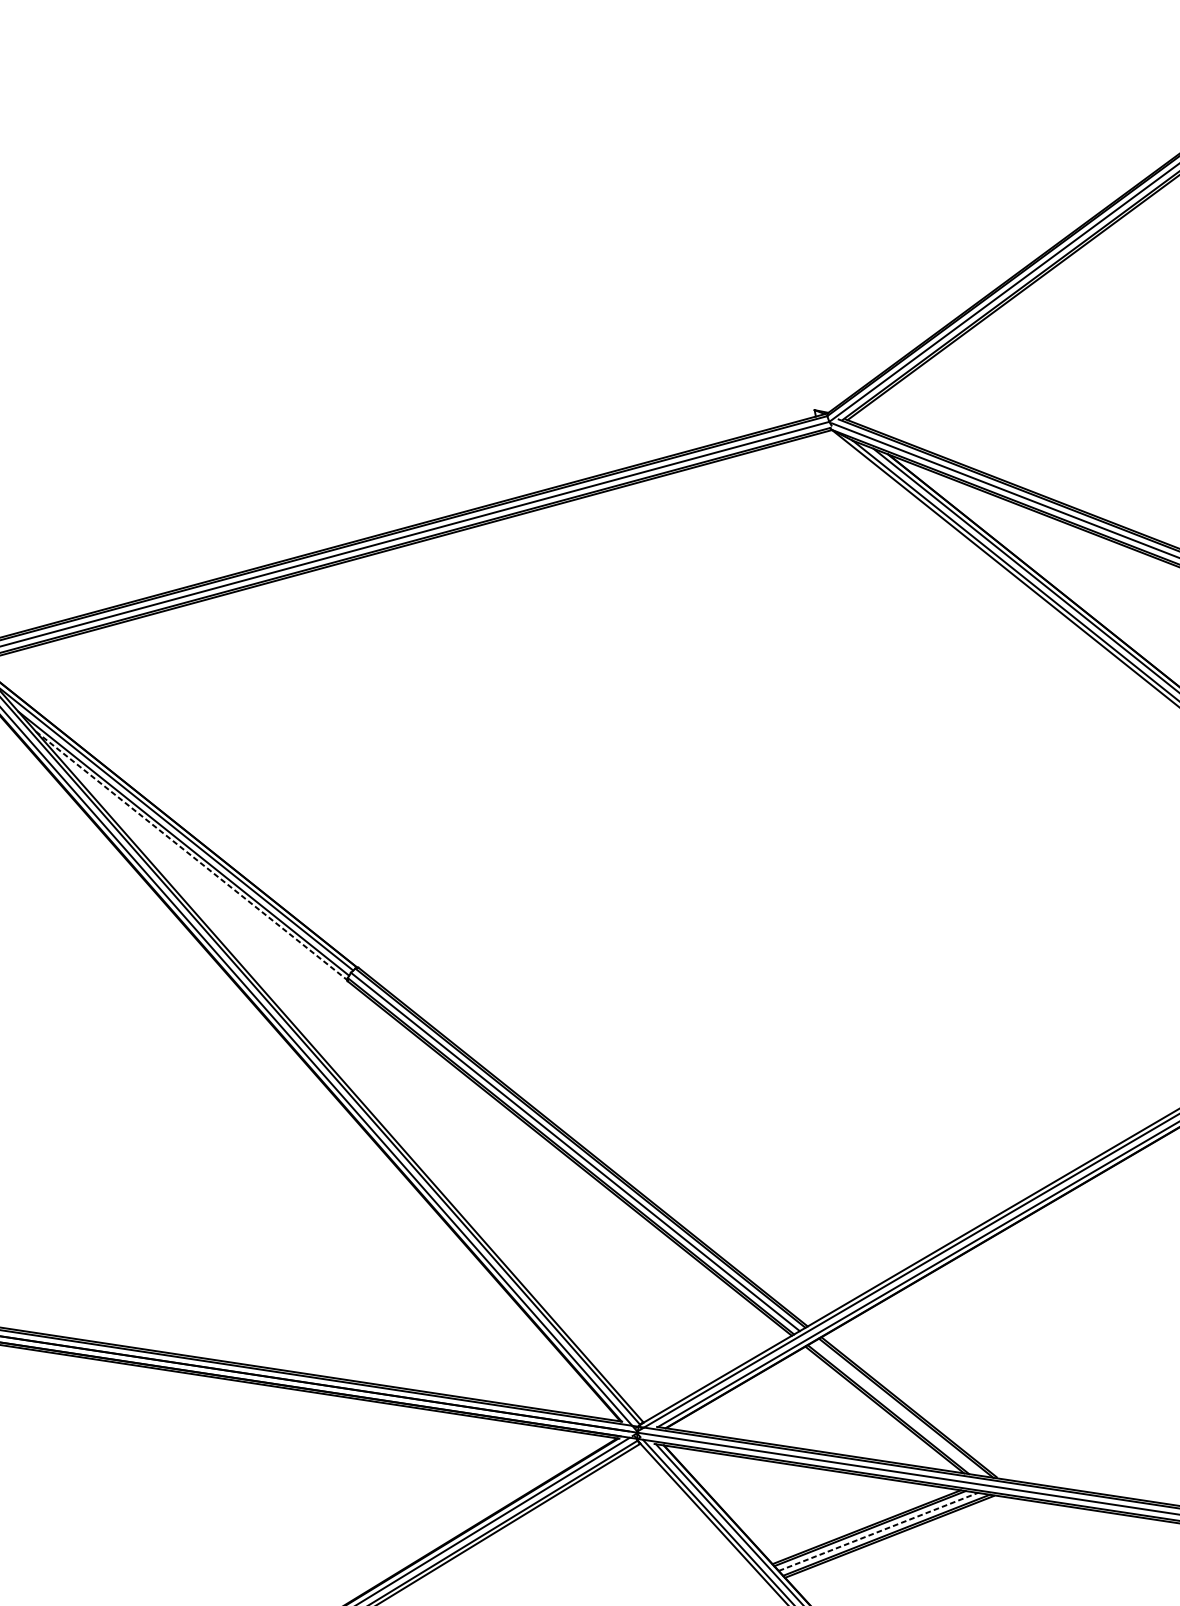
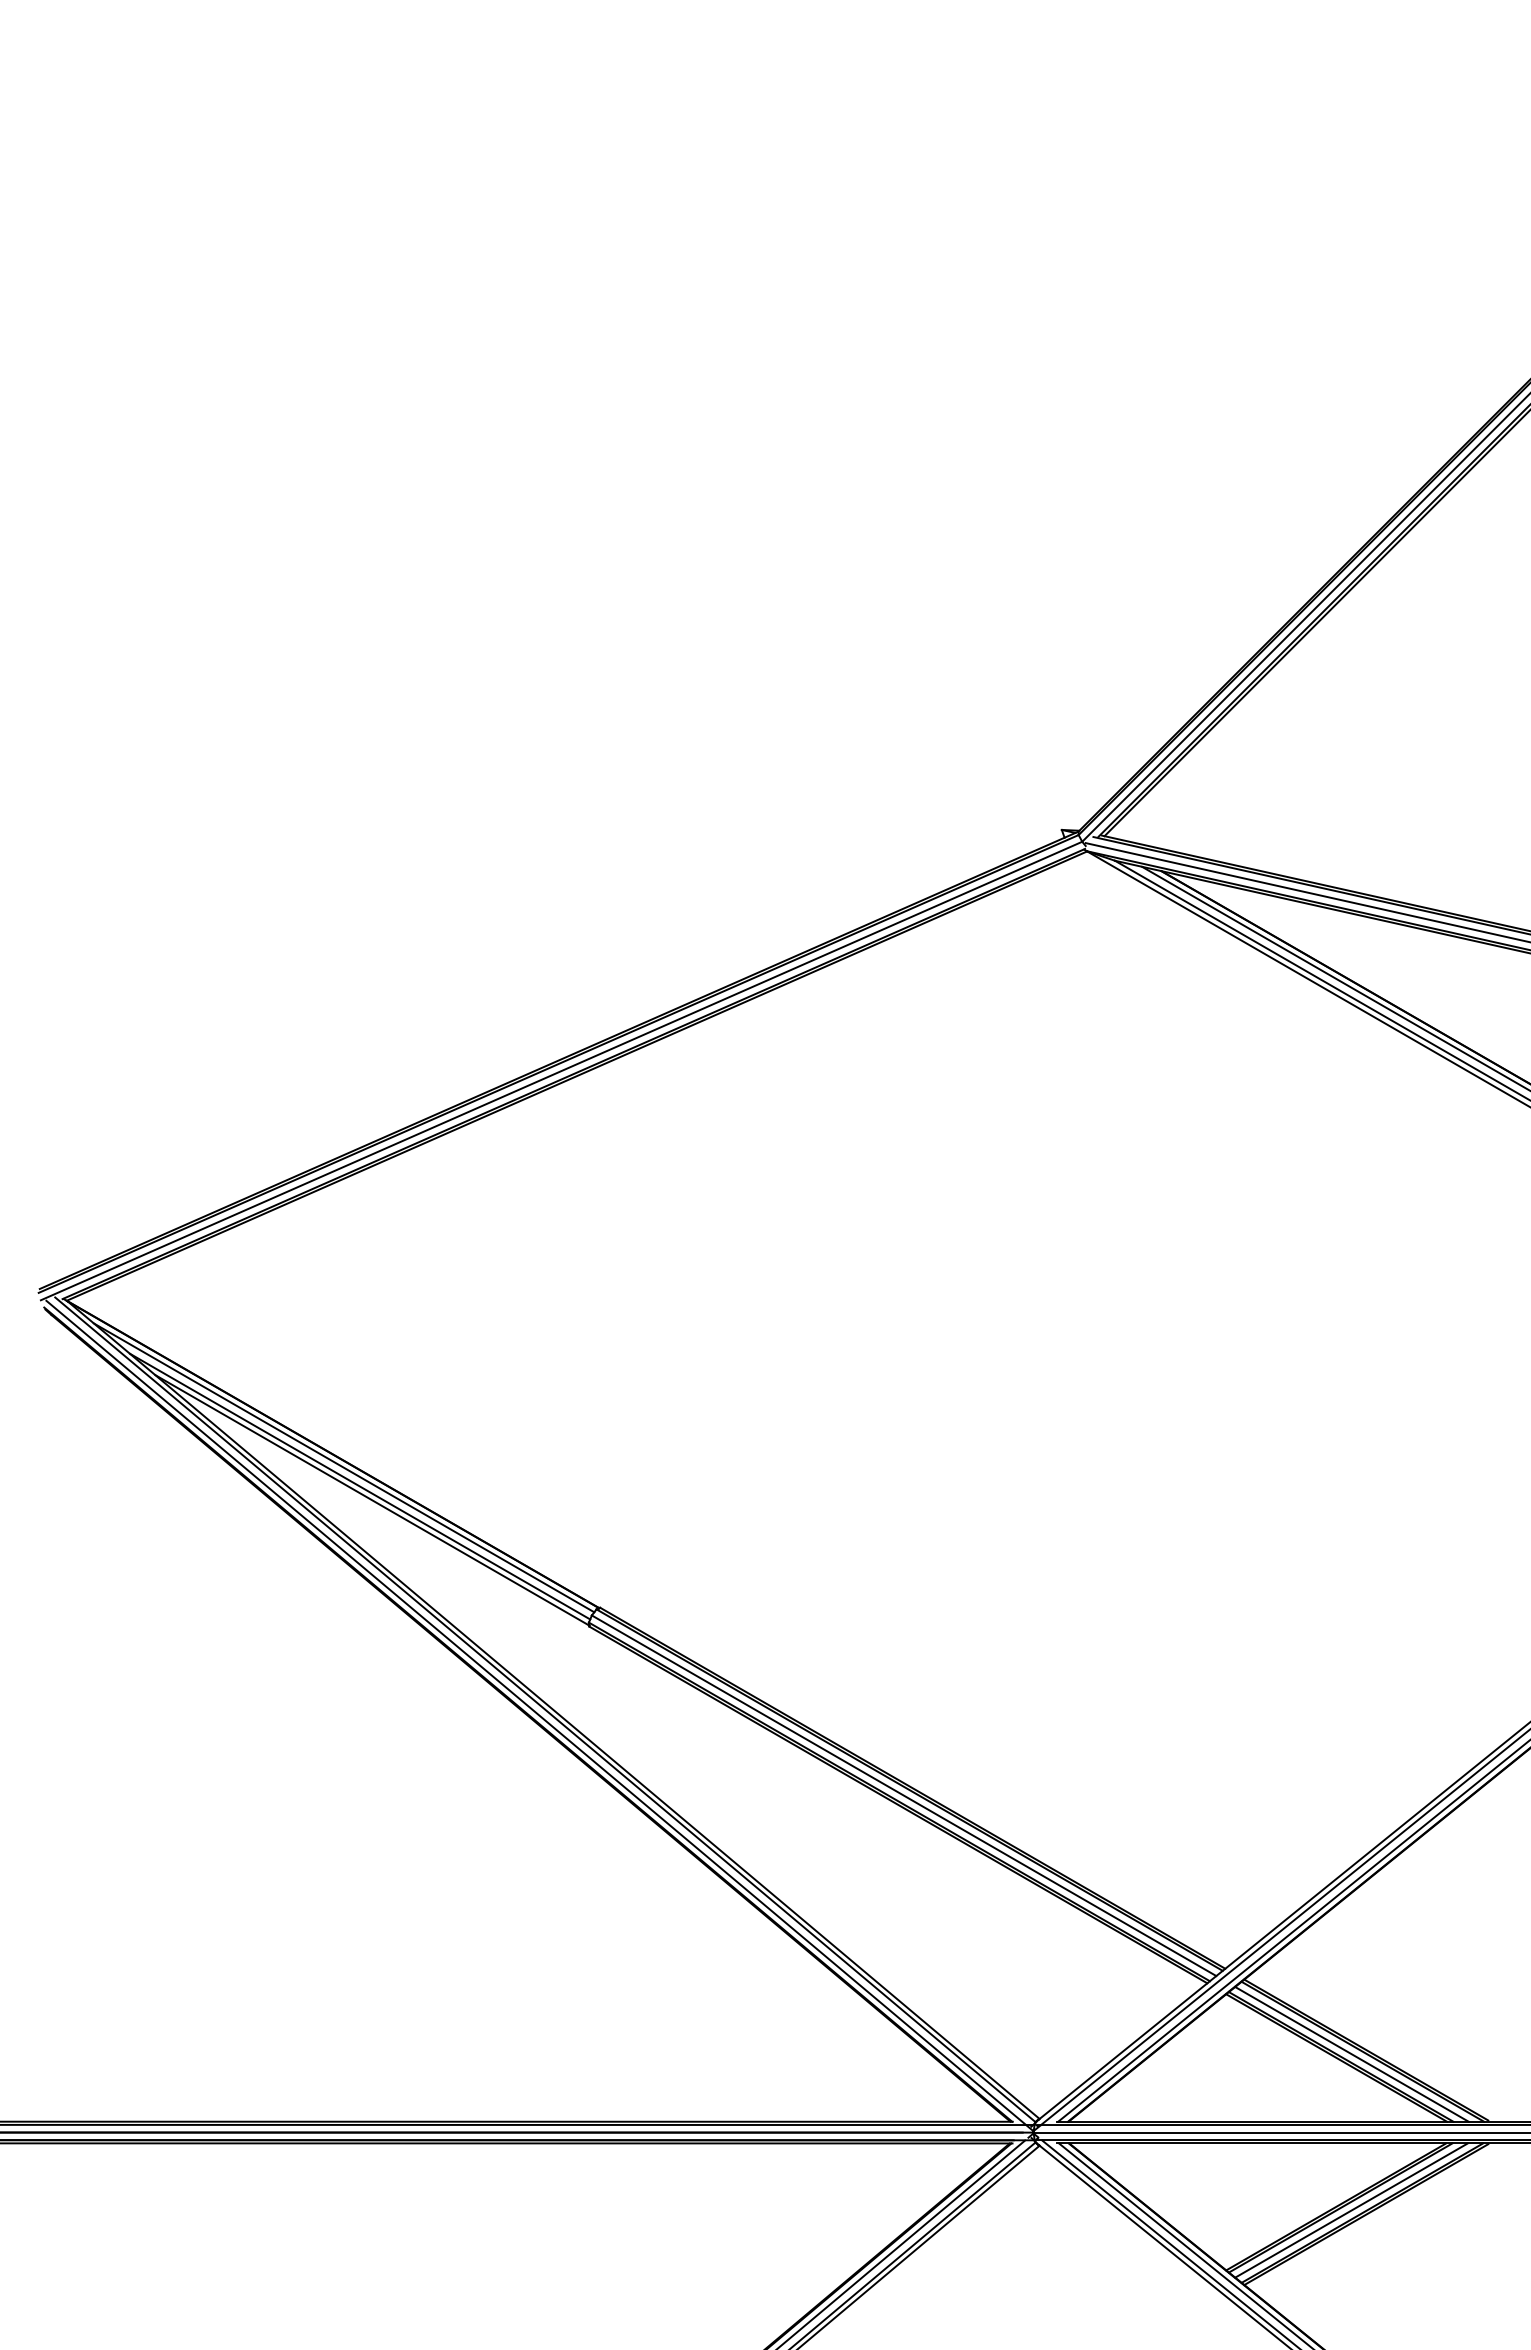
line: (191, 856) -> (372, 1500), dashed -> solid
line: (896, 1409) -> (1351, 2054), added
line: (878, 1531) -> (1351, 2210), dashed -> solid

